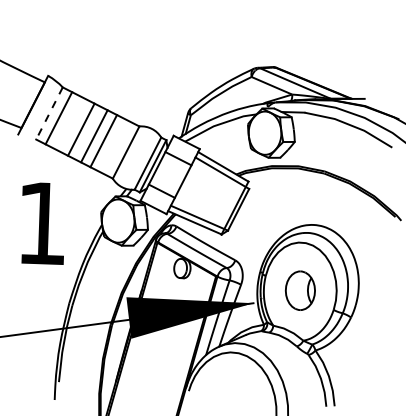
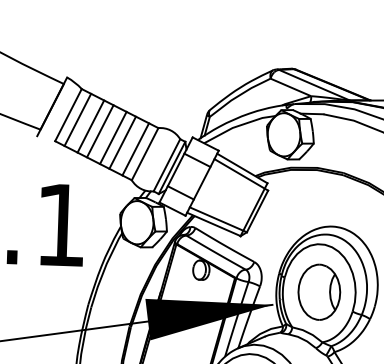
line: (49, 113) -> (68, 115), dashed -> solid
line: (71, 124) -> (90, 126), added
line: (116, 147) -> (135, 149), added
part: (300, 290) -> (319, 292), size x1.43

